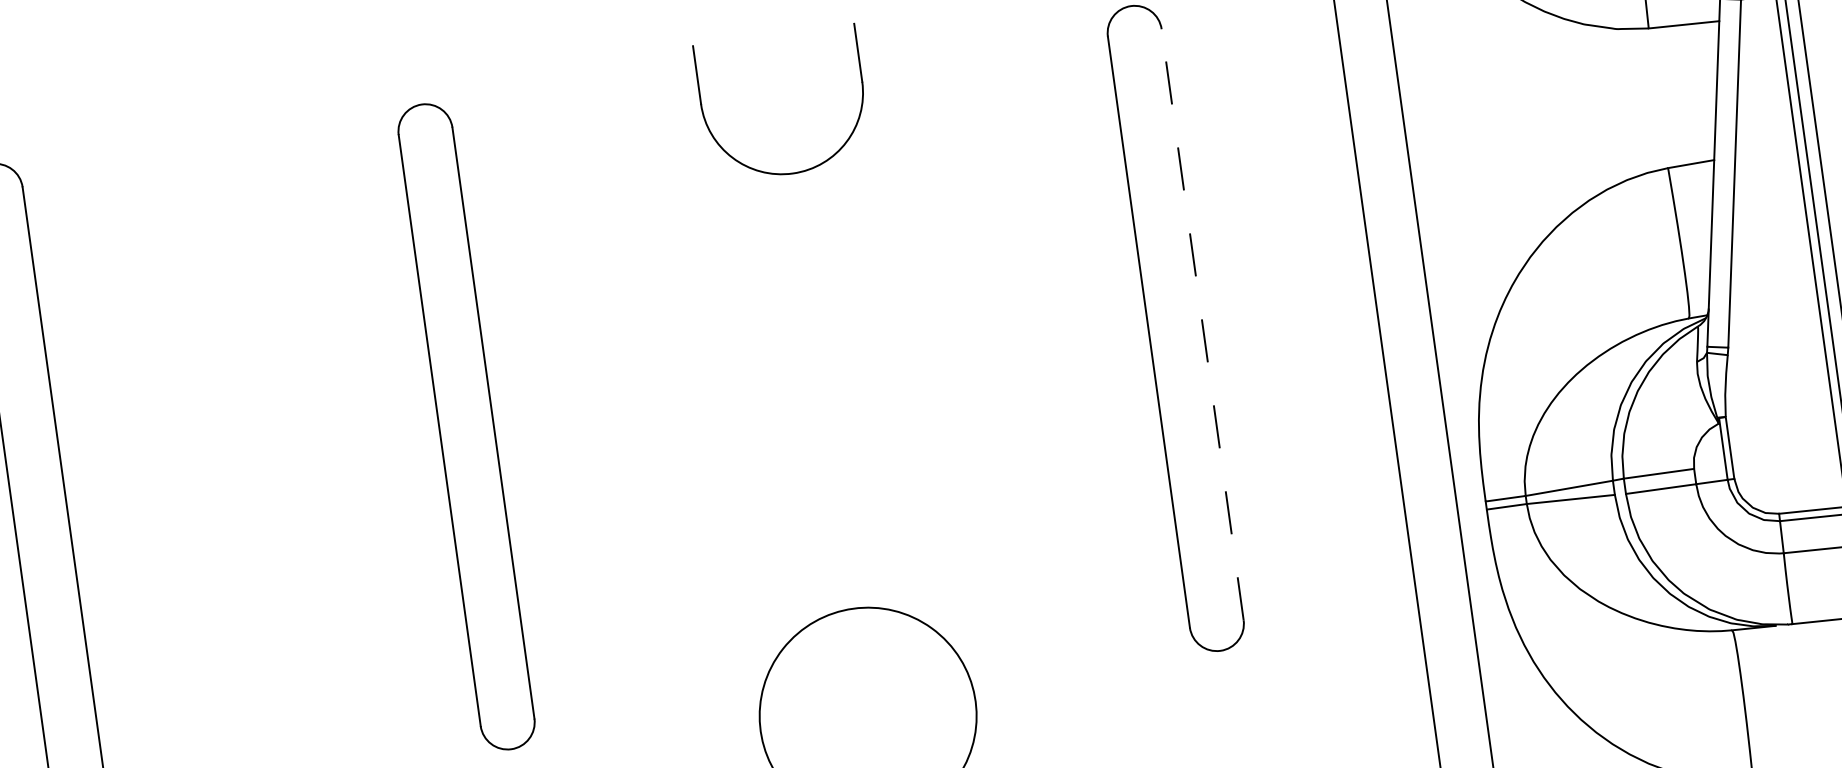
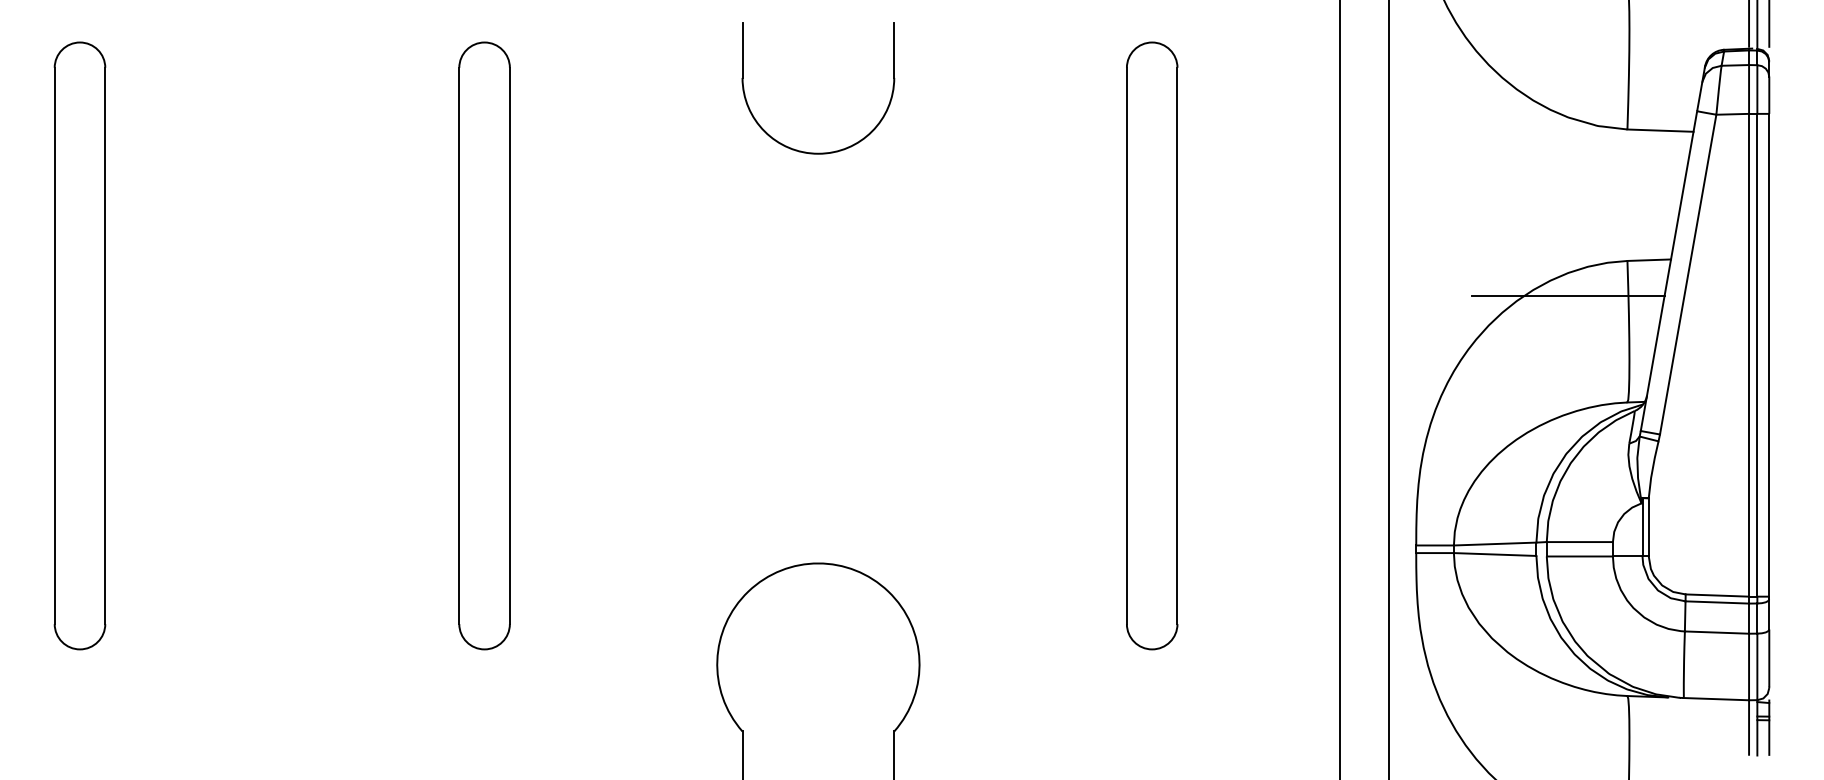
line: (1609, 214) -> (1567, 296), added
line: (1202, 324) -> (1177, 345), dashed -> solid

